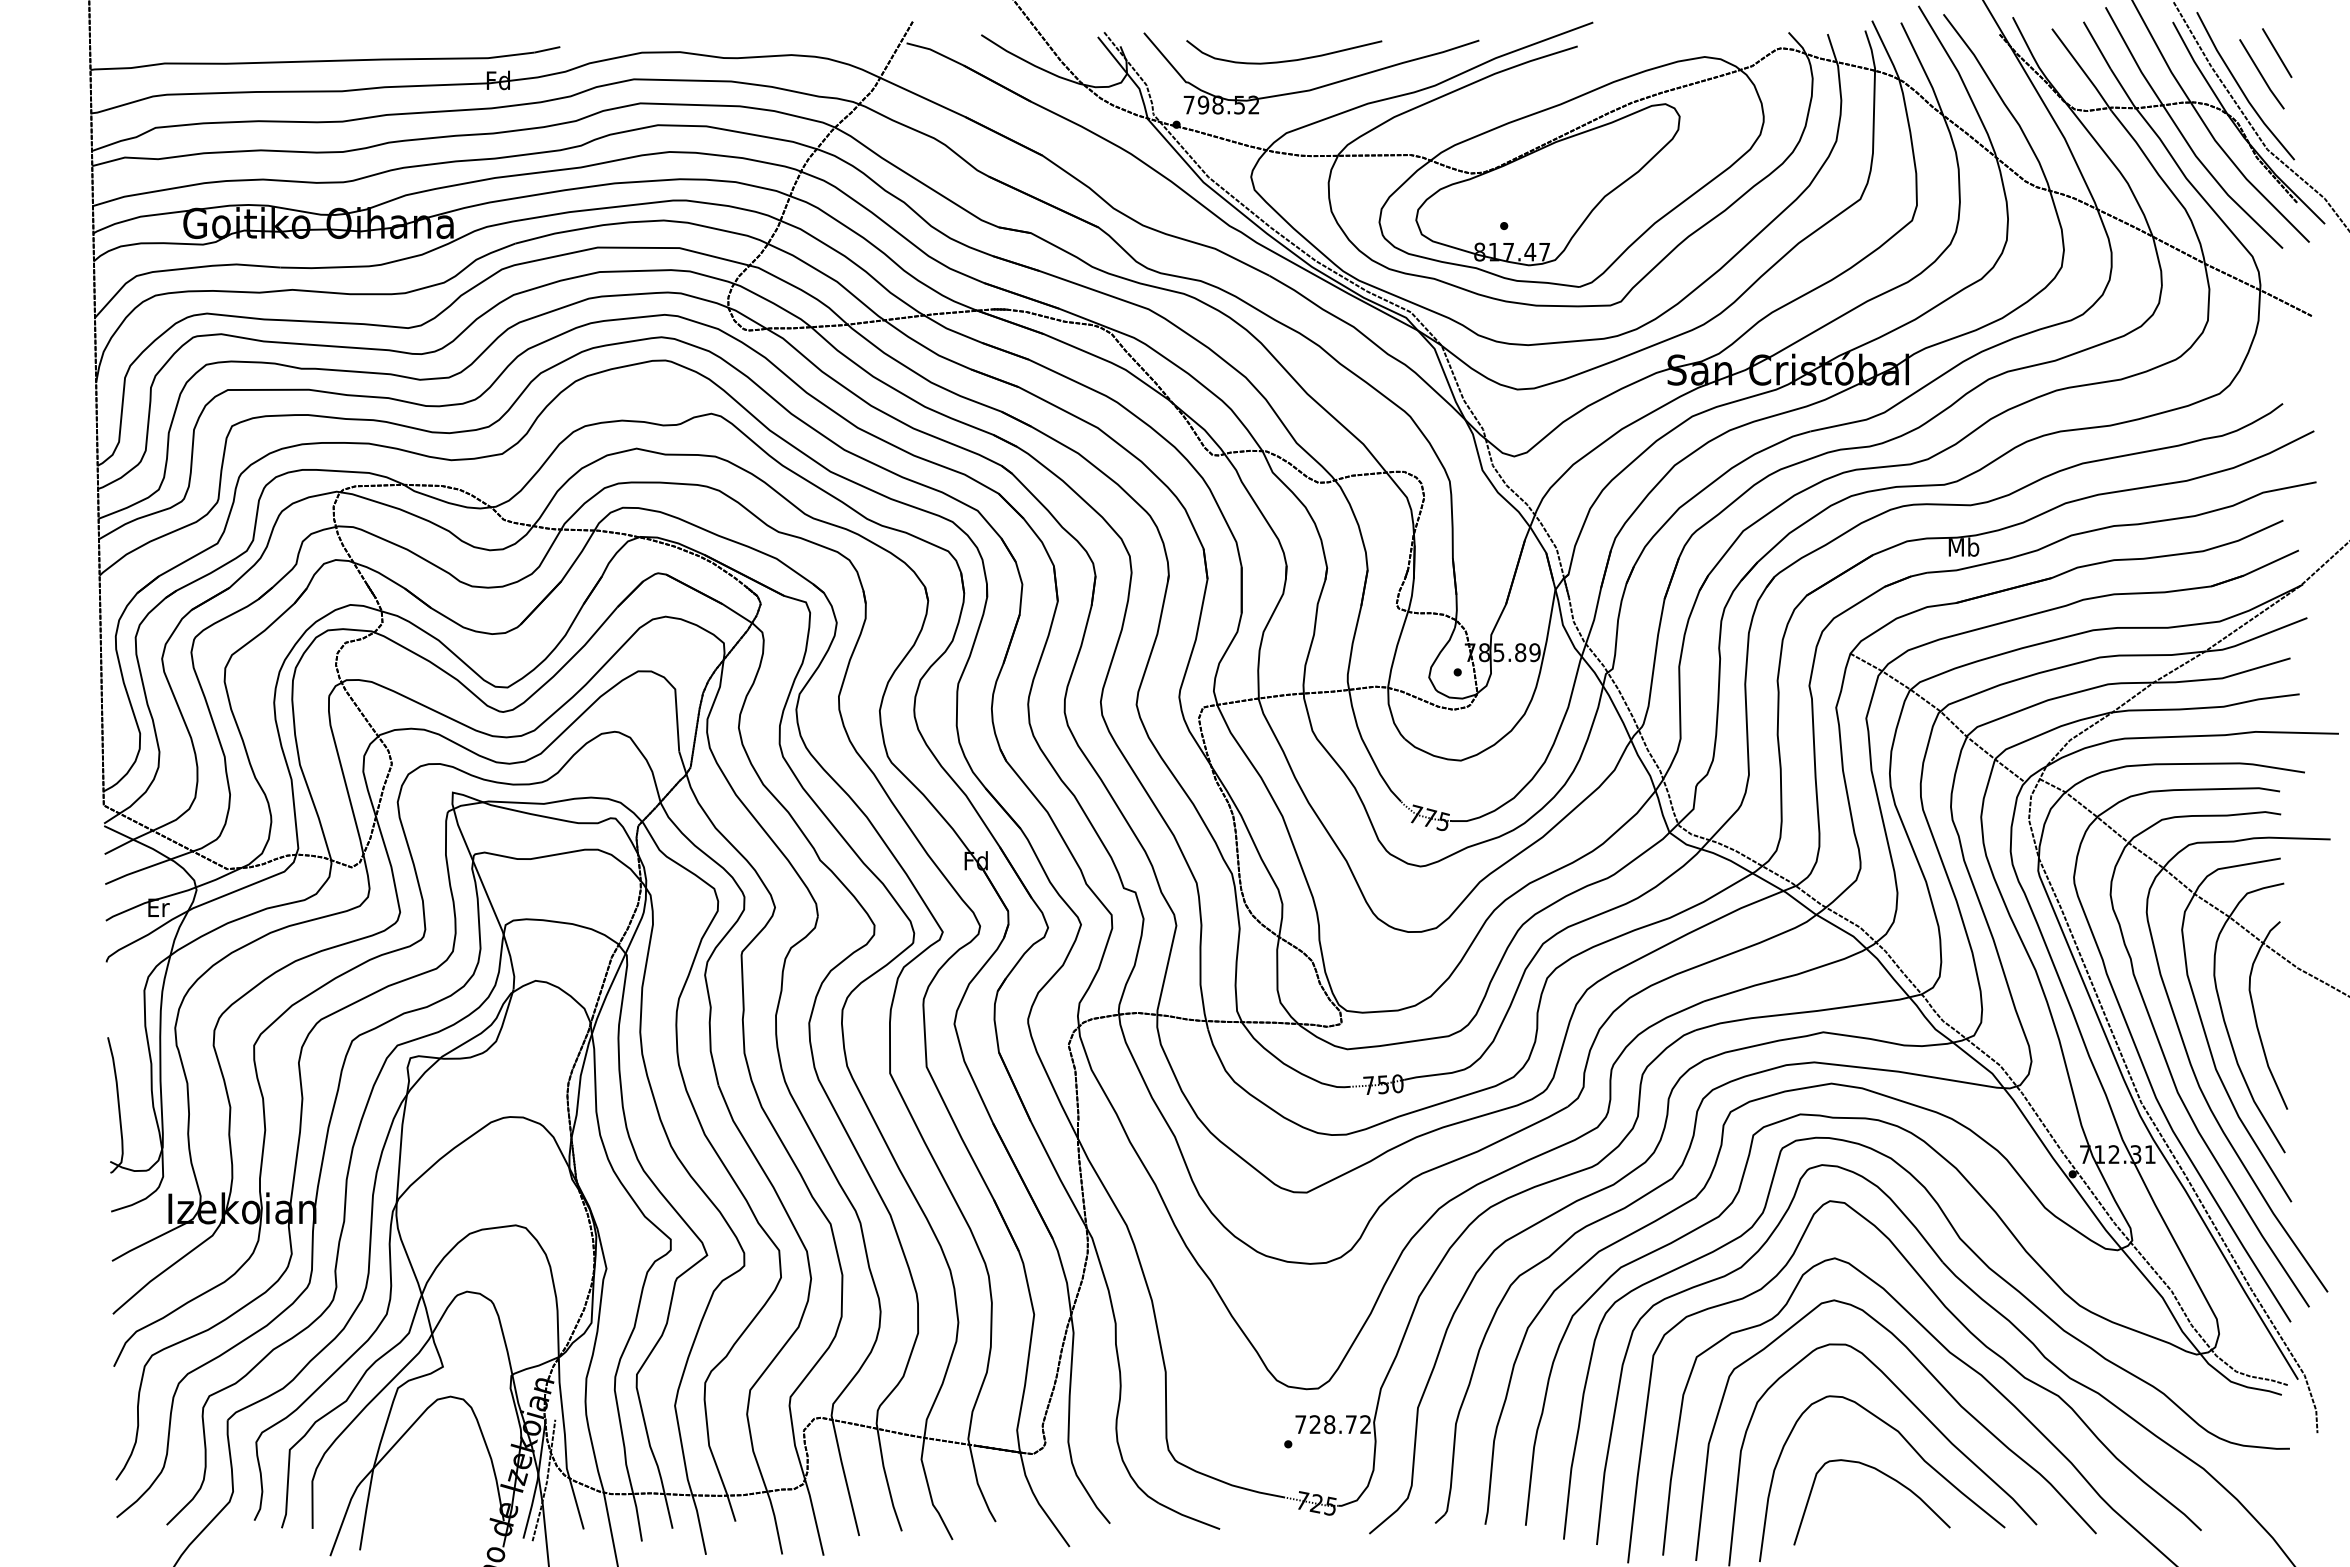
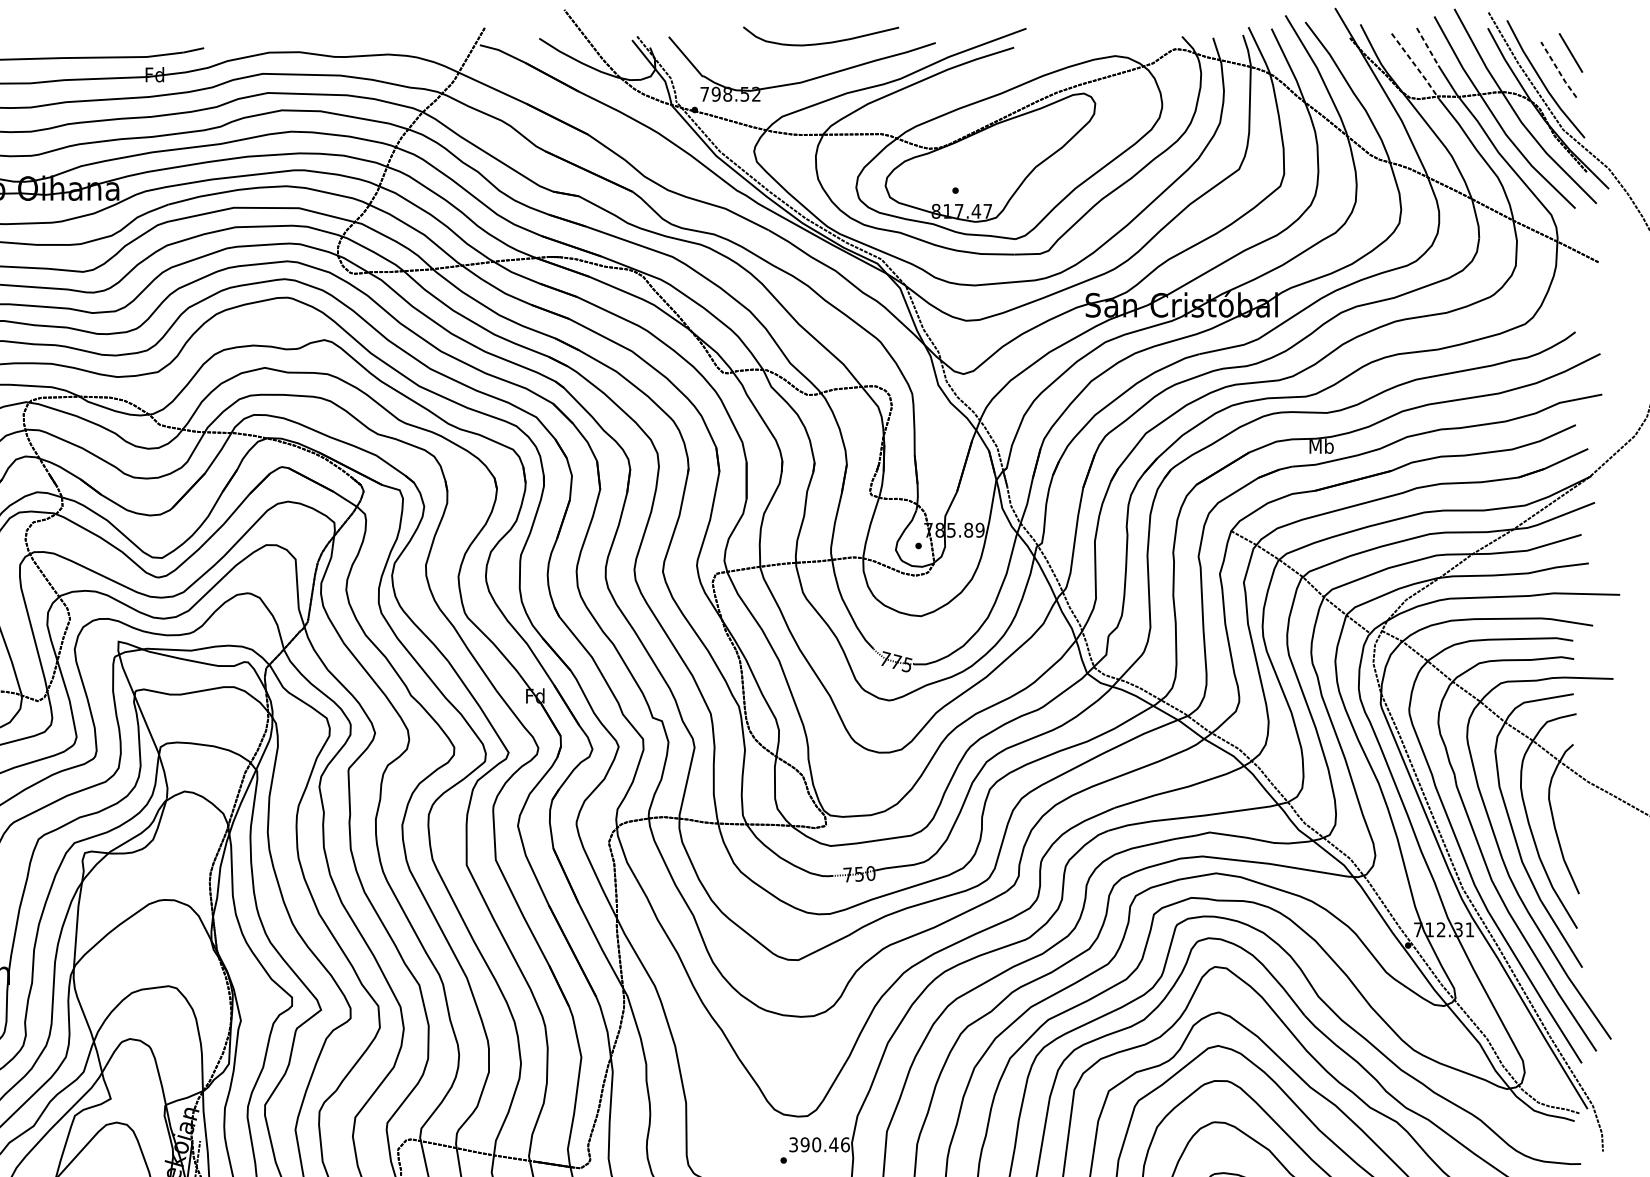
line: (2097, 45) -> (1427, 46), solid -> dashed
curve: (1284, 60) -> (821, 42), moved
line: (2082, 70) -> (1415, 66), solid -> dashed
line: (2261, 74) -> (1558, 70), solid -> dashed
text: (1333, 1424) -> (819, 1144), 728.72 -> 390.46

